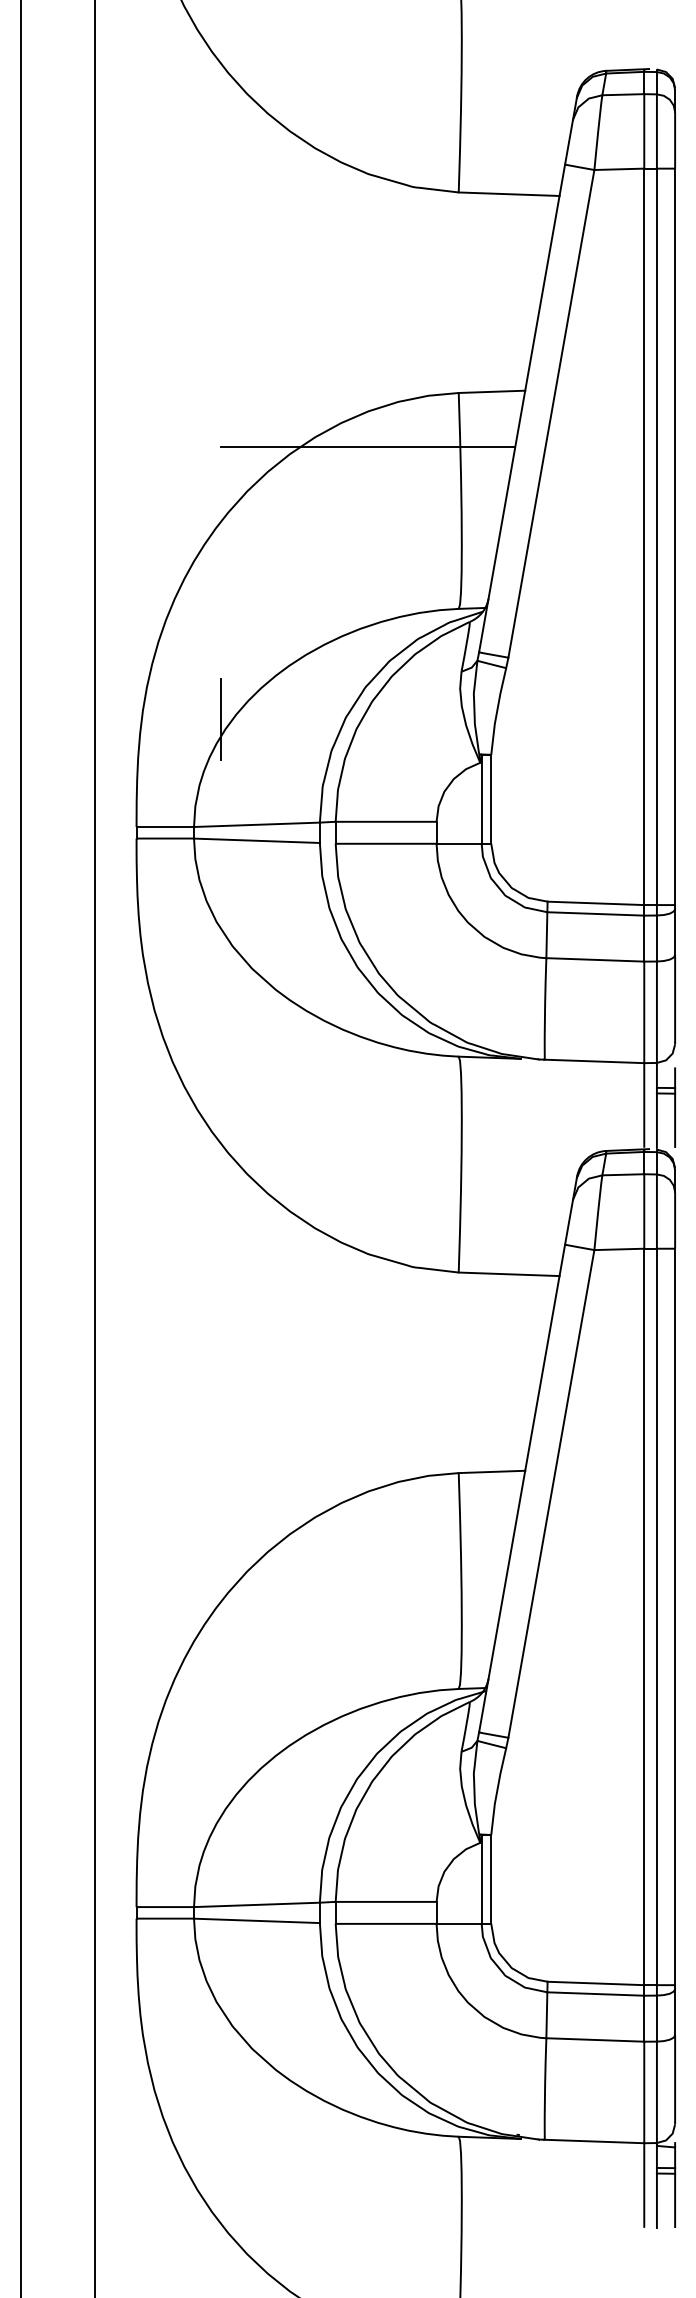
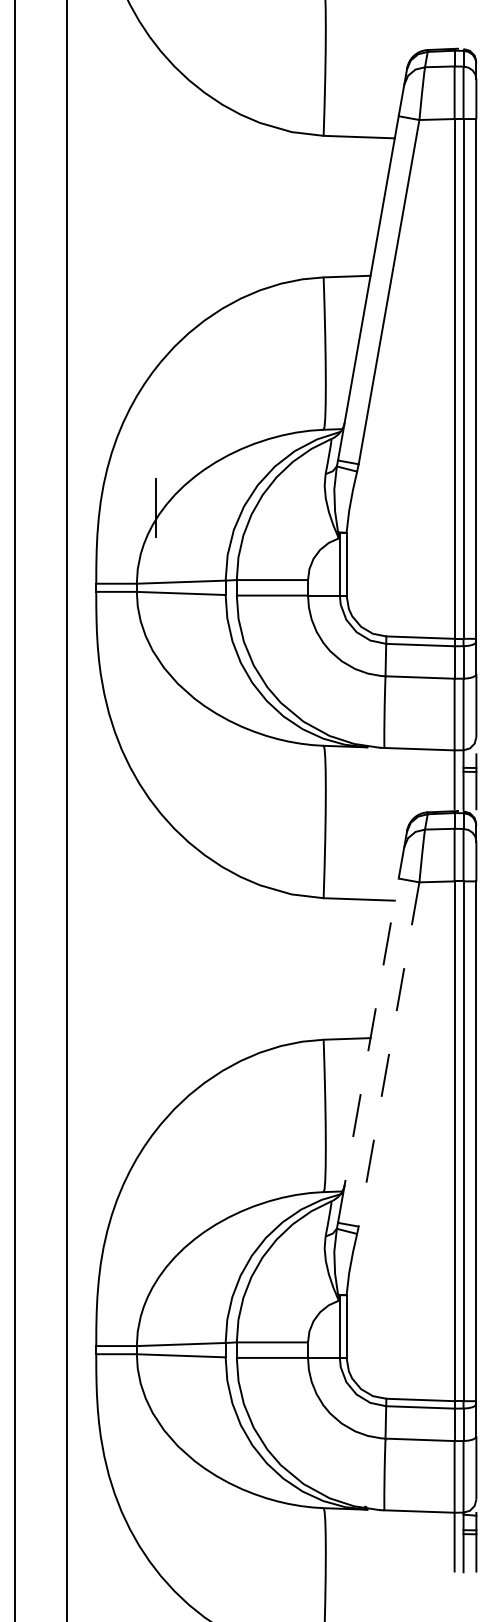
line: (367, 446) -> (259, 315), removed
line: (522, 1488) -> (368, 1050), solid -> dashed
line: (552, 1493) -> (389, 1054), solid -> dashed

